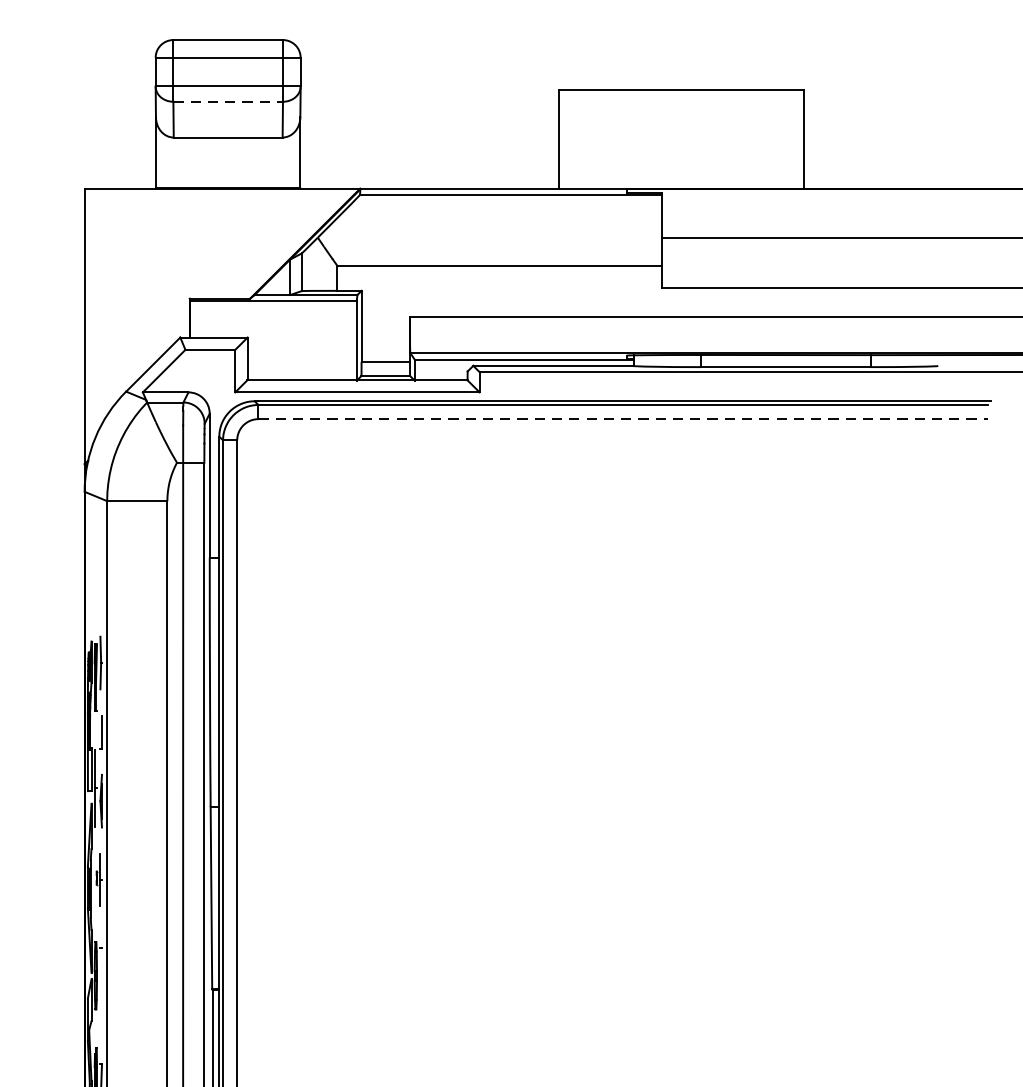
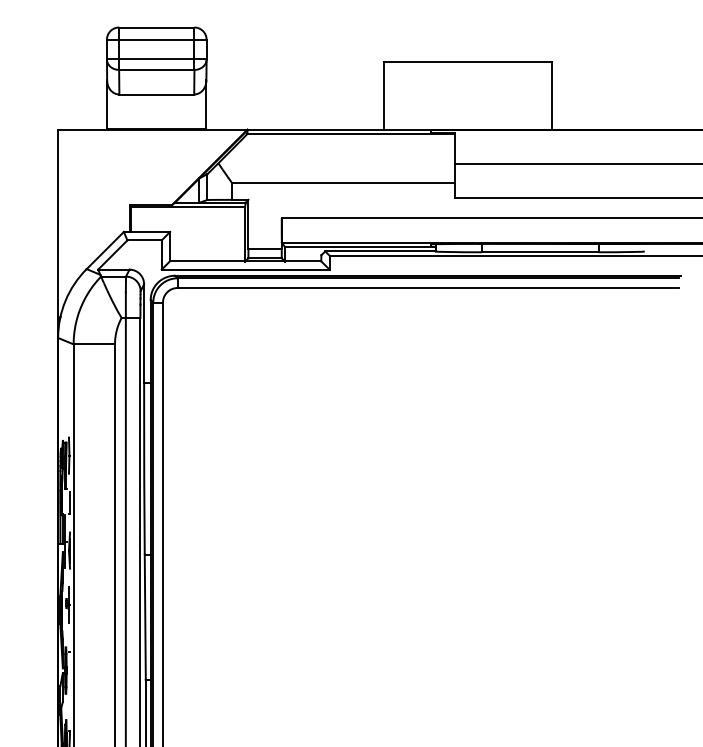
line: (227, 101) -> (156, 69), dashed -> solid
line: (623, 419) -> (428, 288), dashed -> solid

